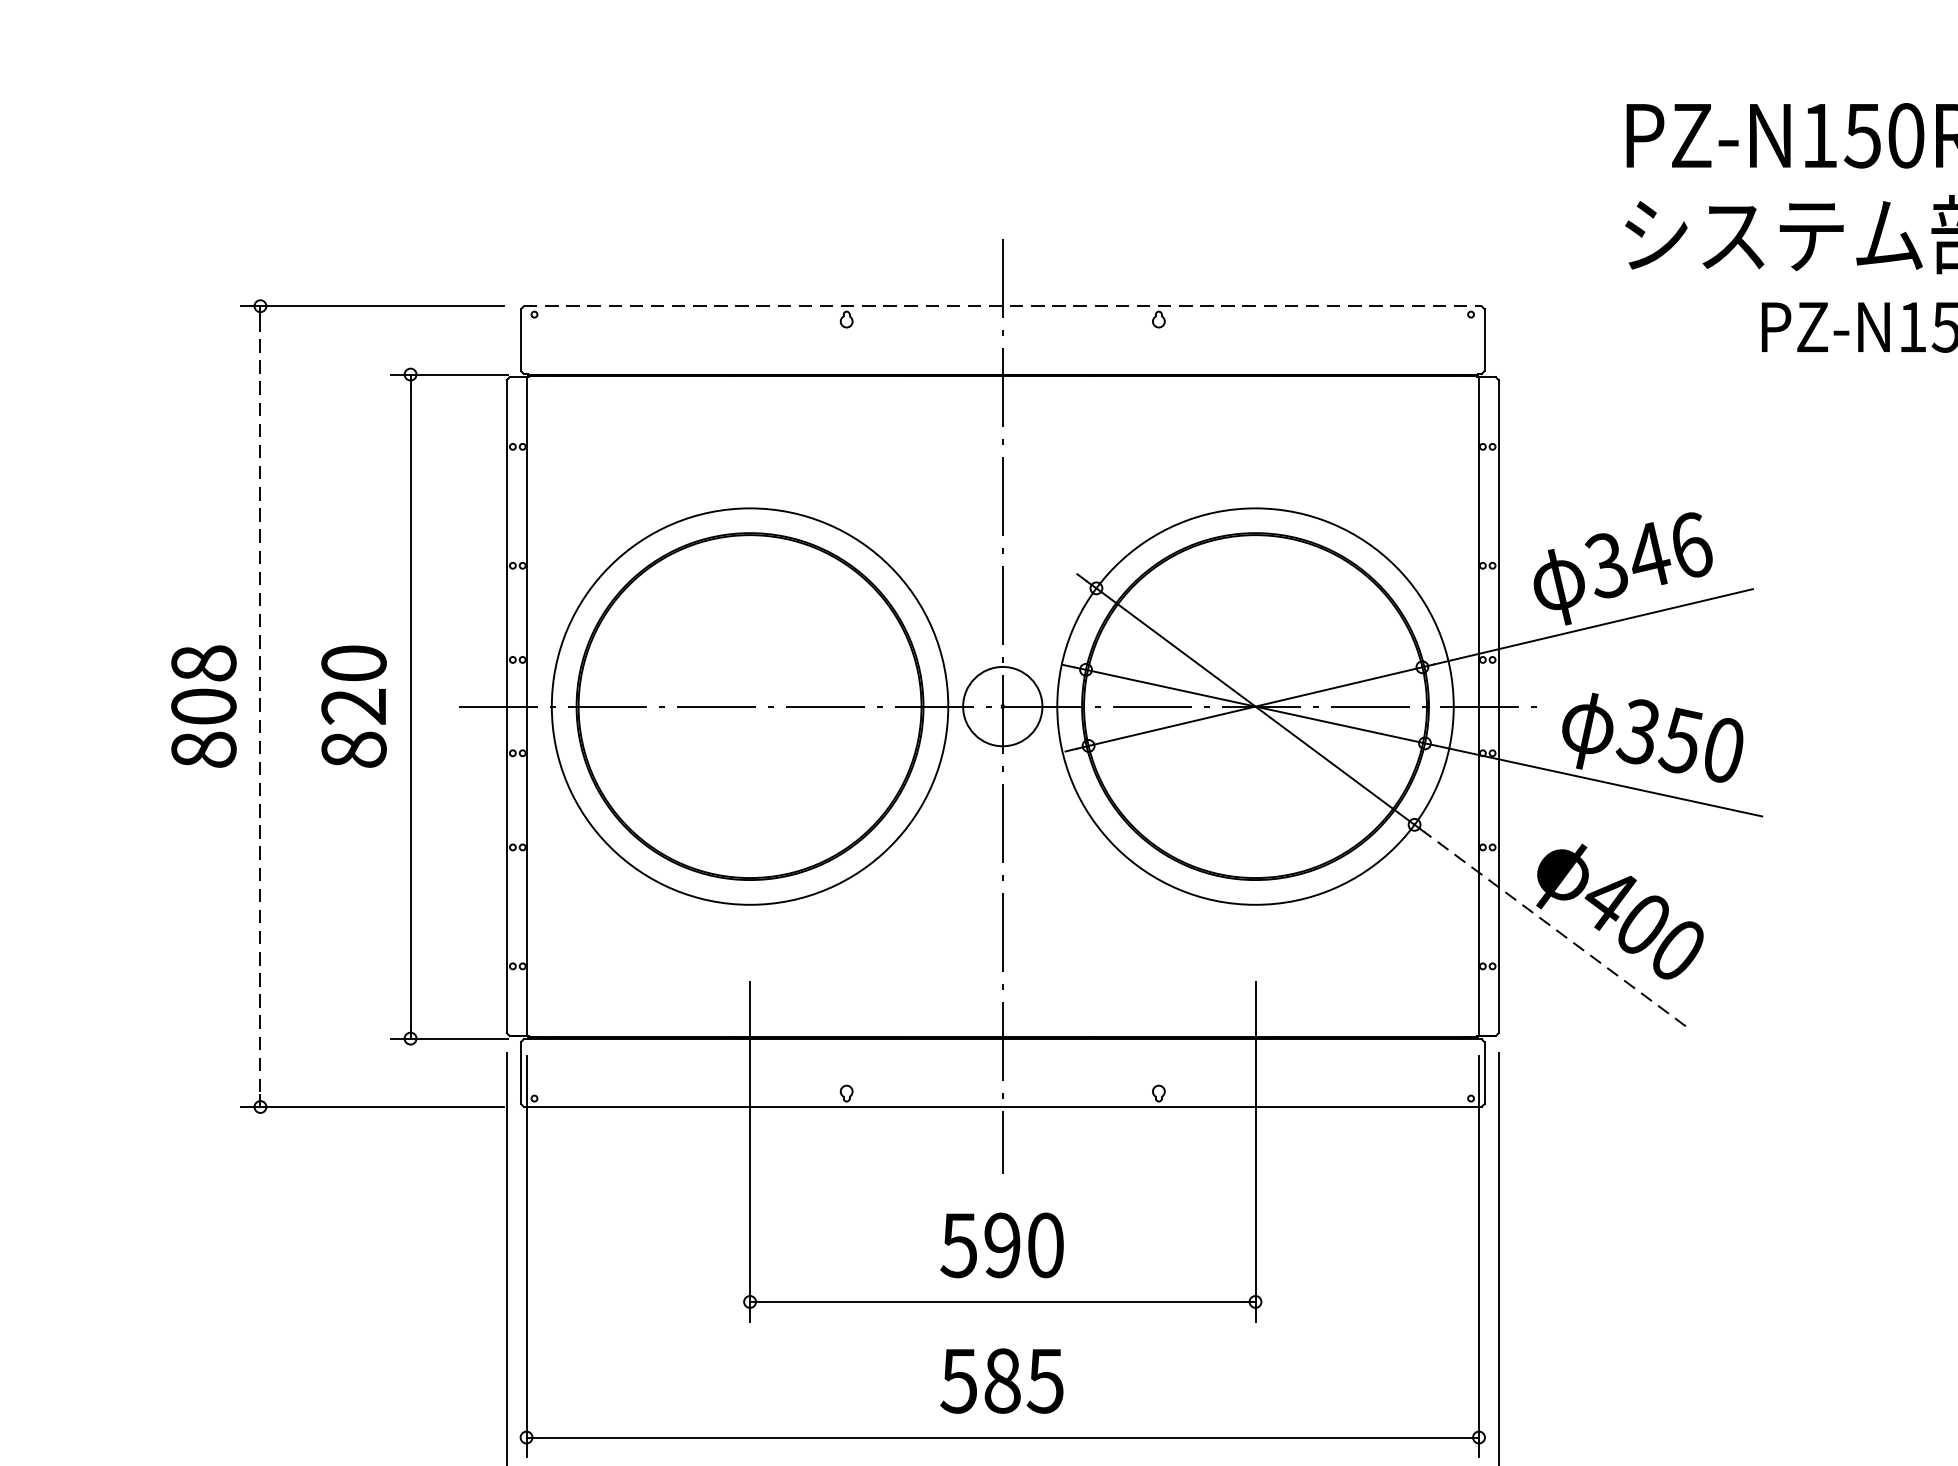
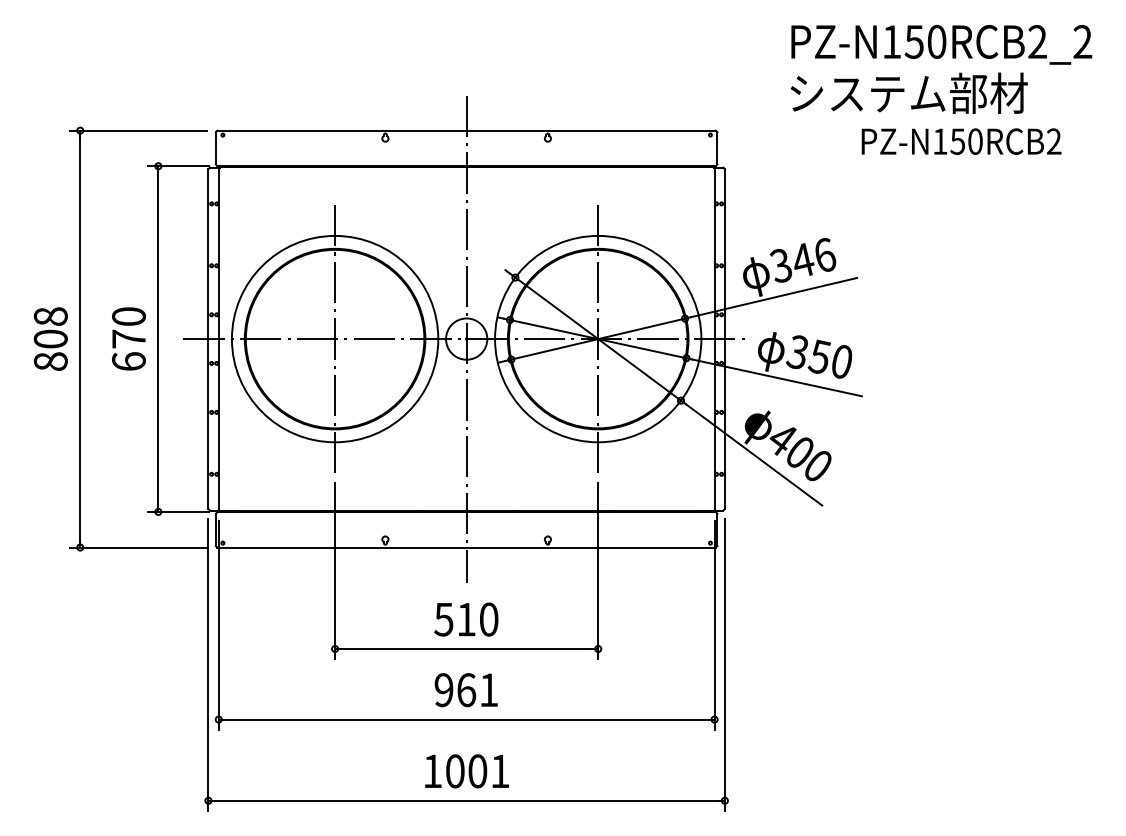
line: (1004, 305) -> (467, 130), dashed -> solid
line: (750, 705) -> (335, 338), added
line: (1256, 705) -> (598, 338), added
line: (260, 707) -> (80, 339), dashed -> solid
text: (353, 726) -> (128, 349), 820 -> 670
line: (1555, 928) -> (754, 454), dashed -> solid
text: (1002, 1245) -> (466, 619), 590 -> 510
text: (1002, 1381) -> (466, 690), 585 -> 961

